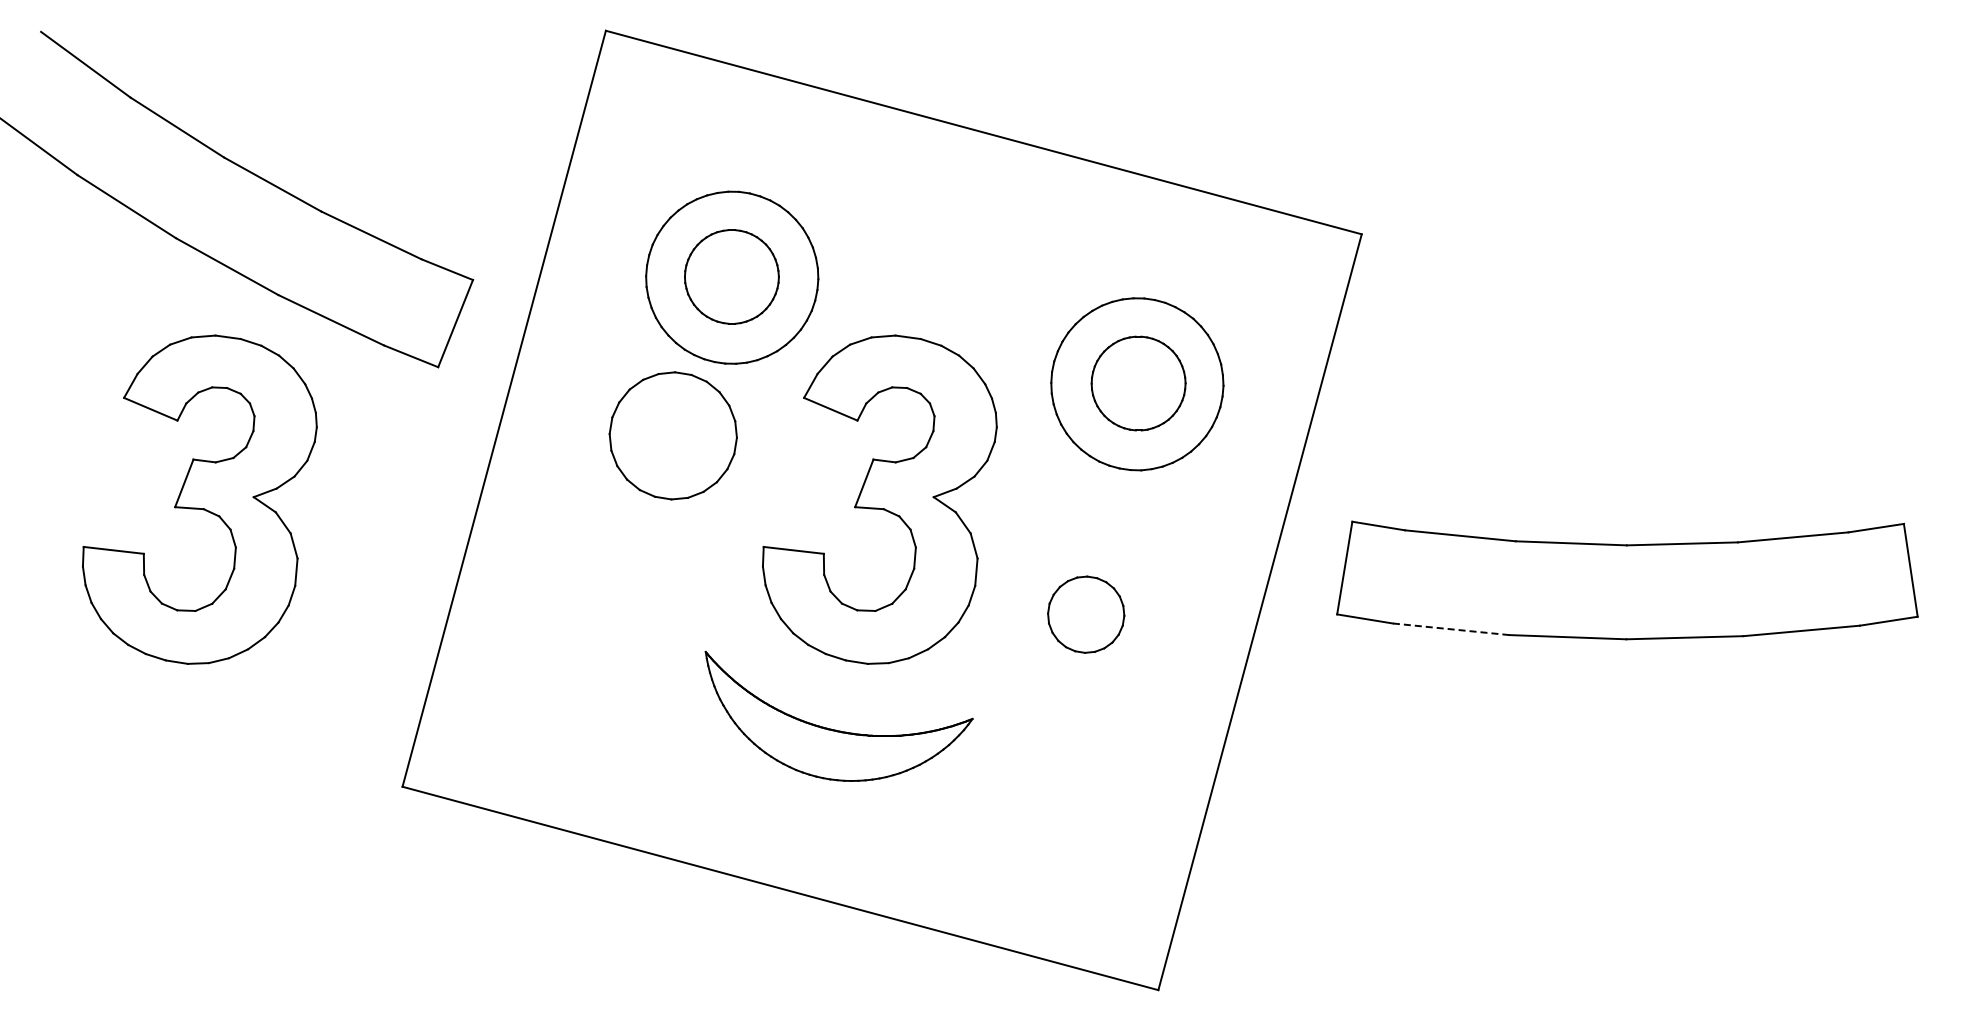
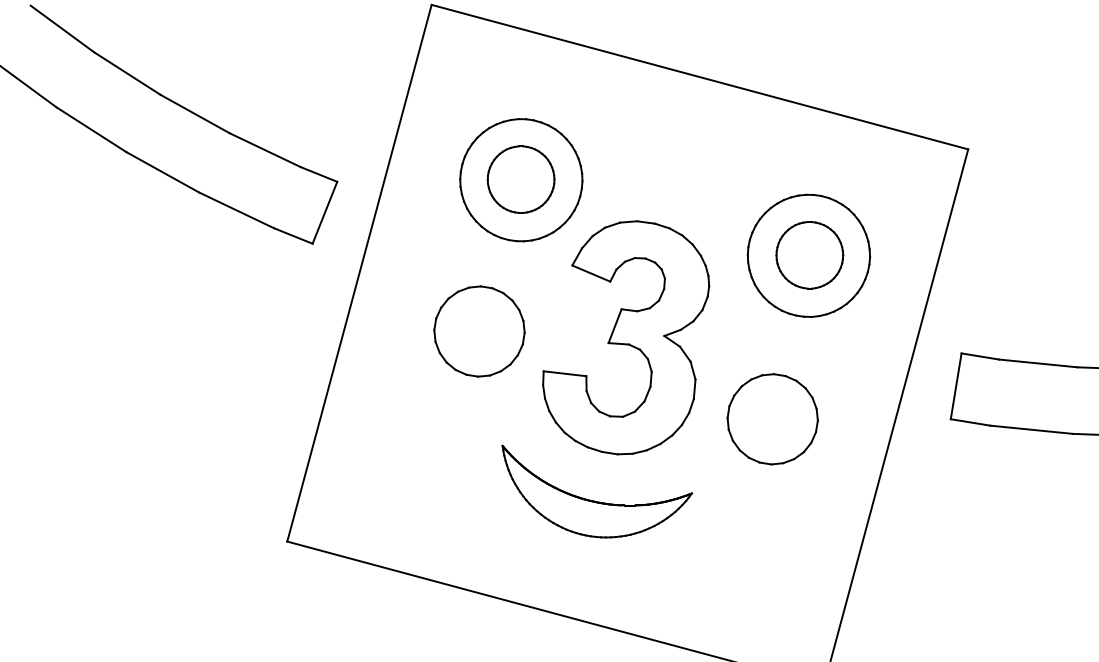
part: (672, 435) -> (478, 331), moved
part: (199, 499) -> (143, 337), removed
part: (1085, 614) -> (772, 419), size x1.67
line: (1451, 629) -> (1031, 429), dashed -> solid

